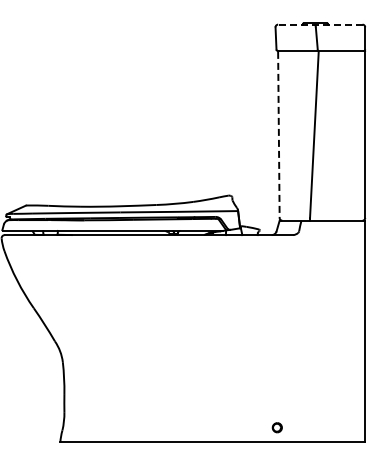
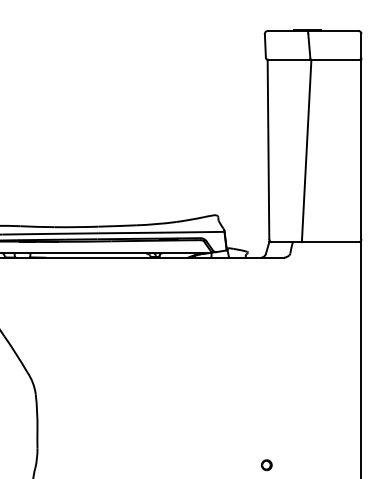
line: (319, 24) -> (312, 30), dashed -> solid
line: (278, 135) -> (268, 150), dashed -> solid

